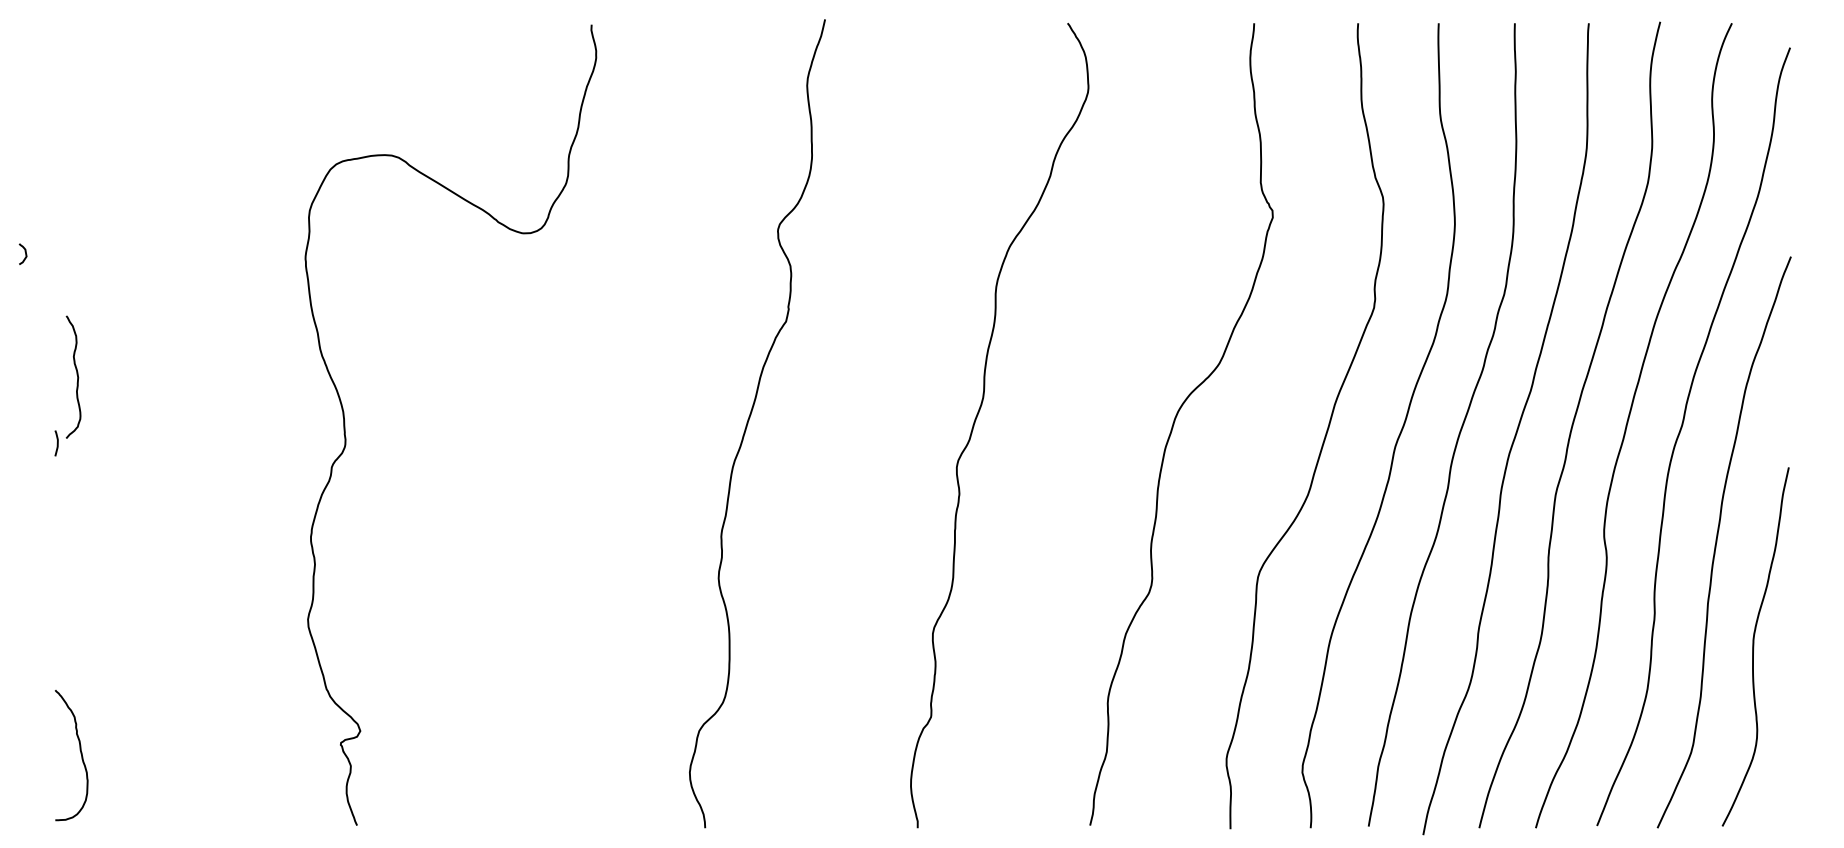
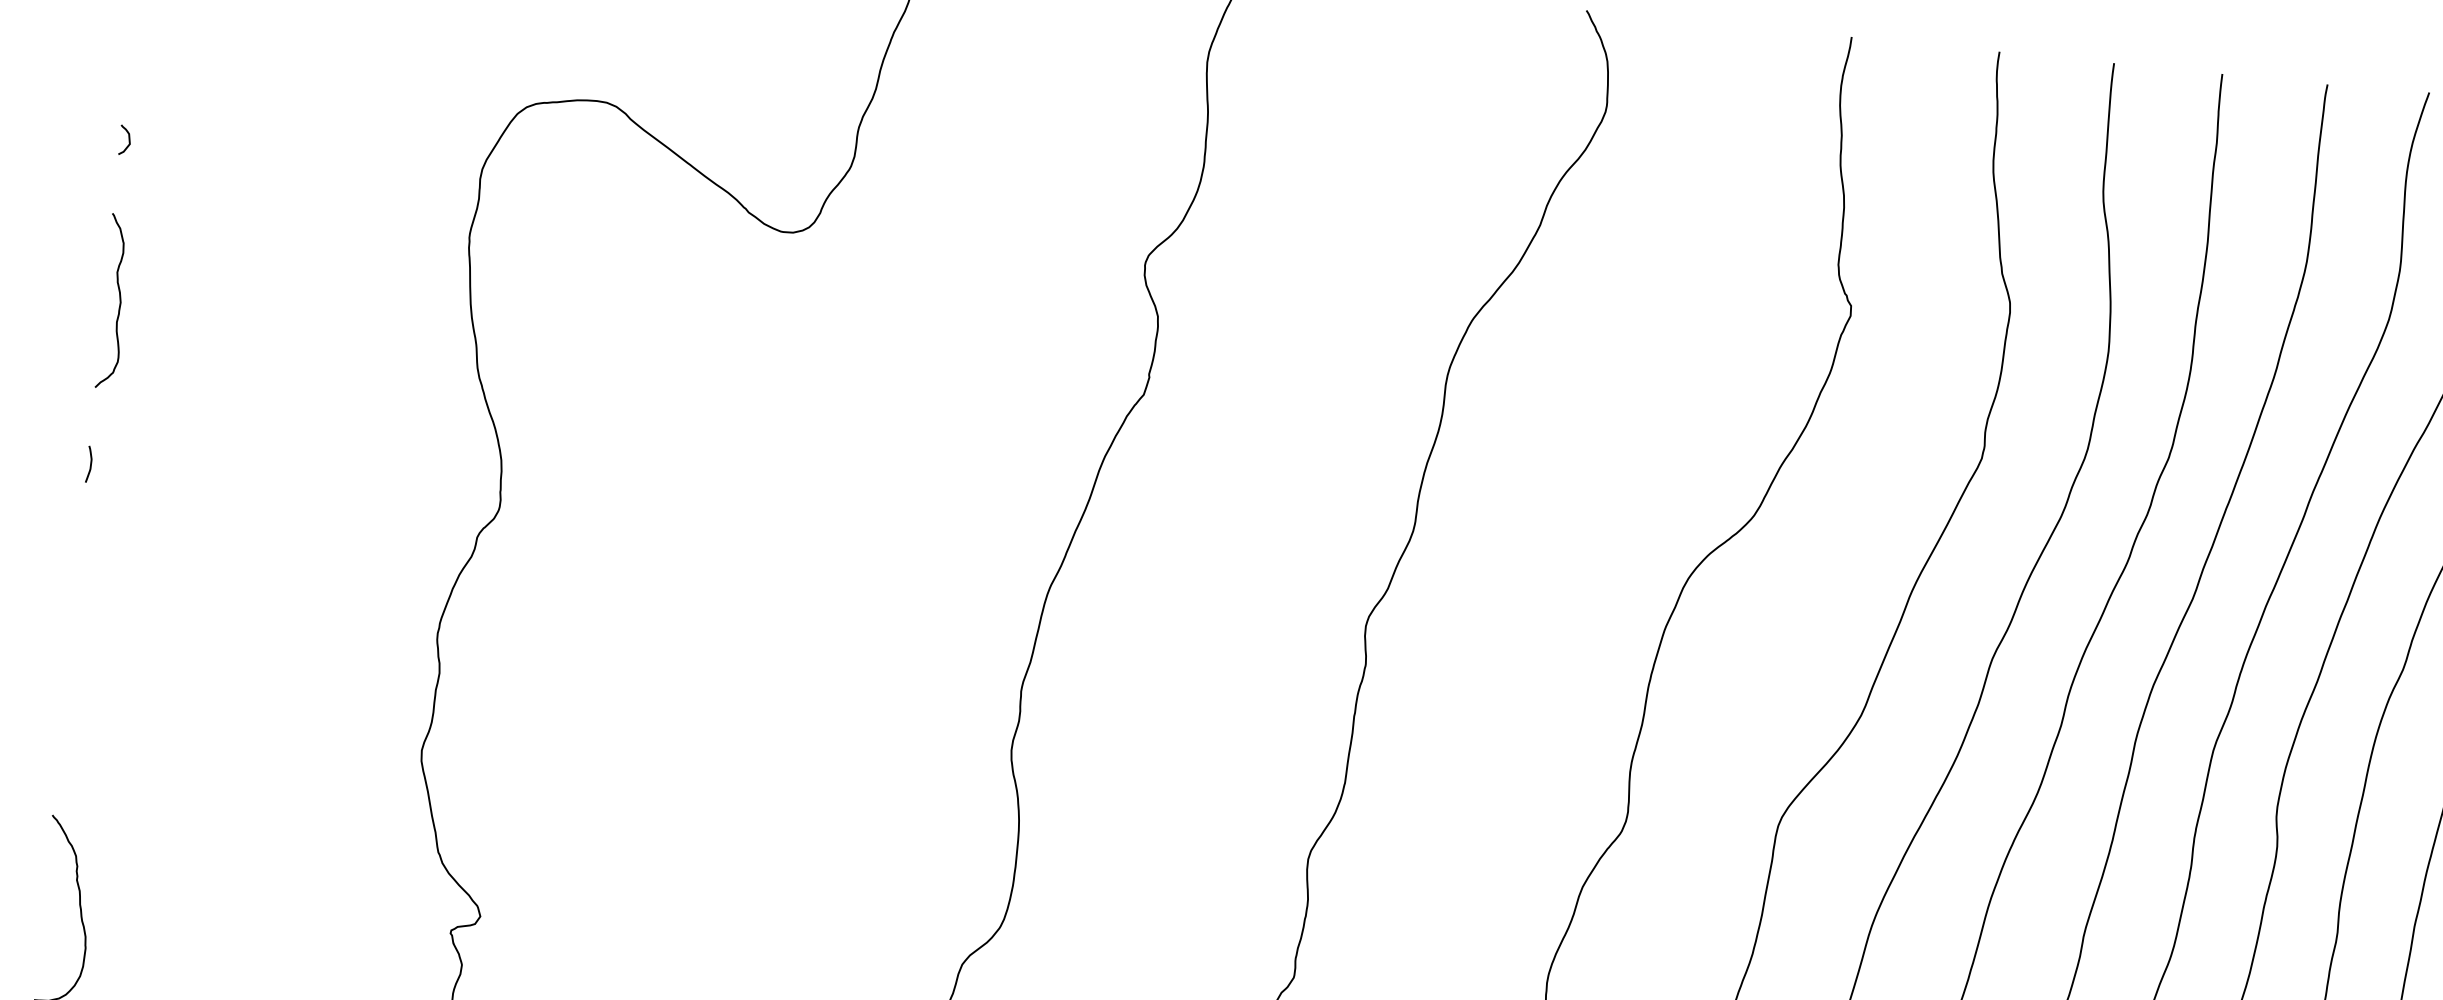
curve: (24, 251) -> (127, 136), moved
curve: (76, 375) -> (118, 299), moved

